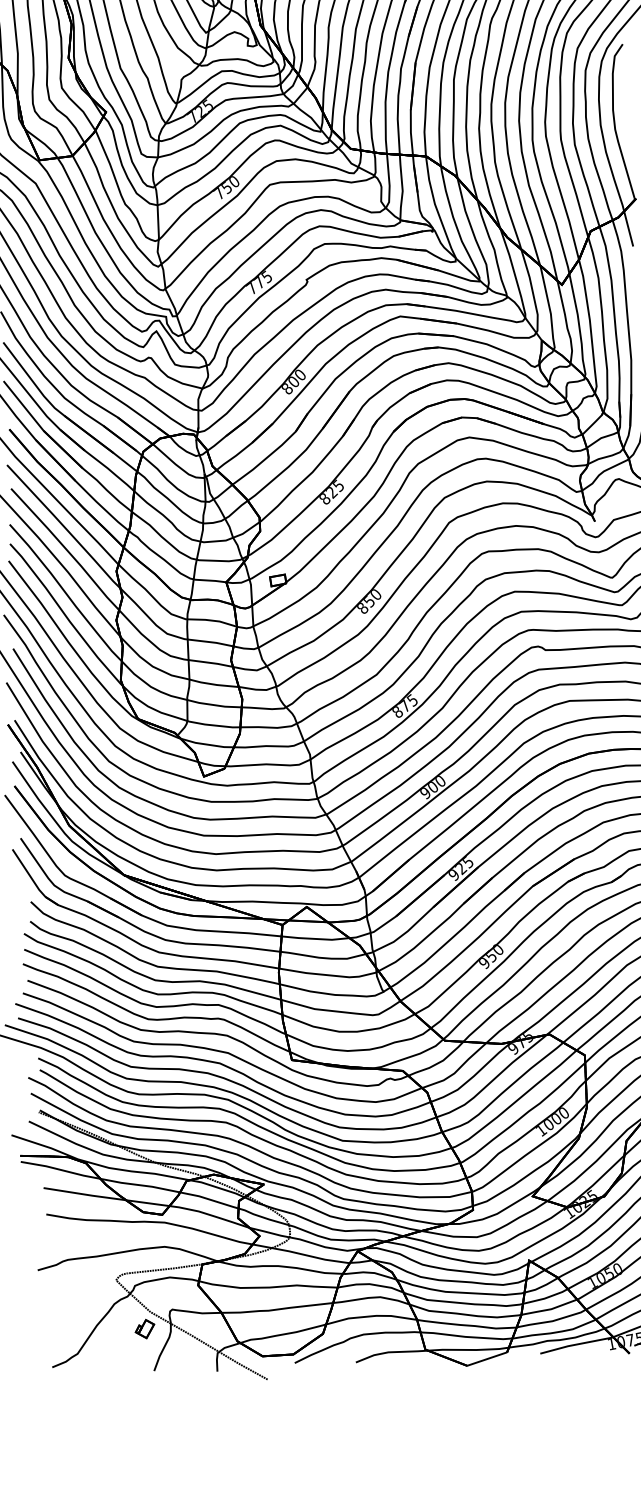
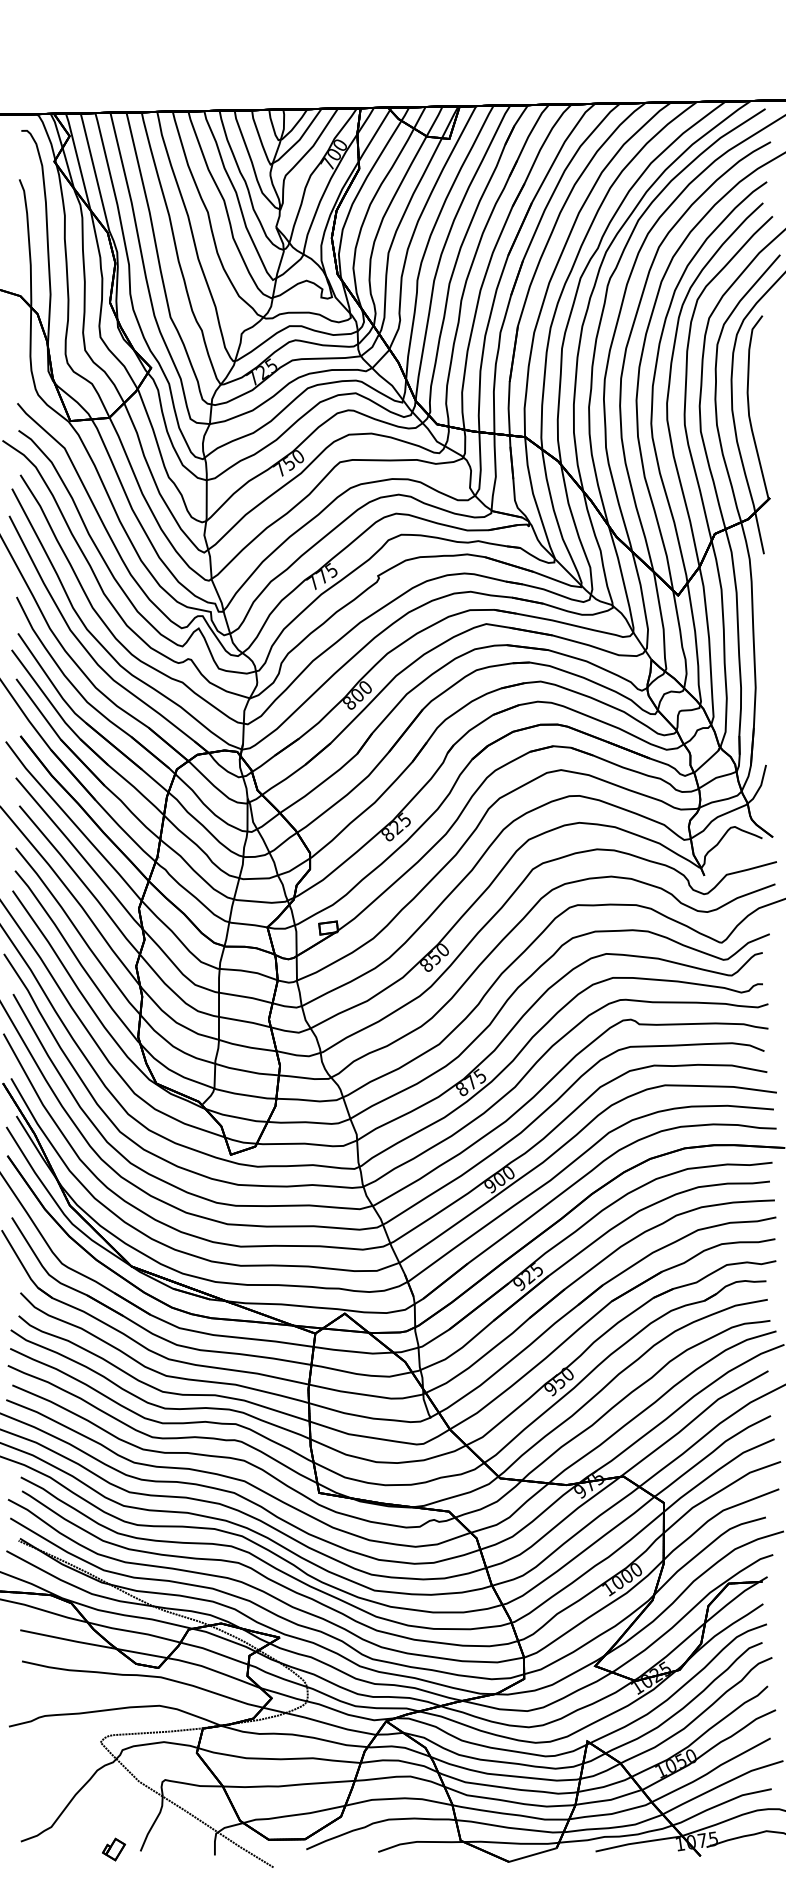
part: (145, 1329) -> (114, 1849), moved

